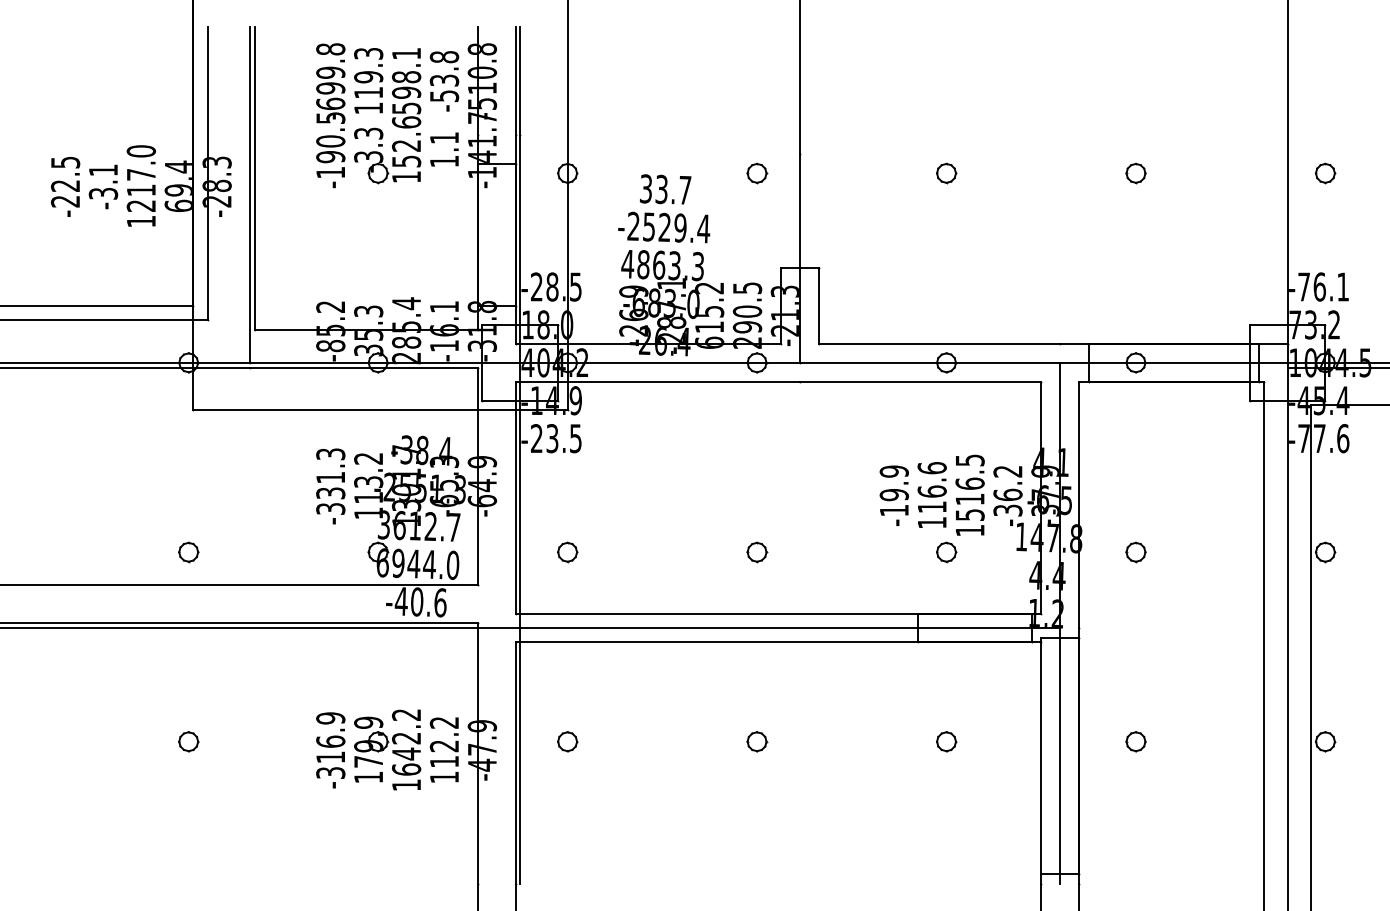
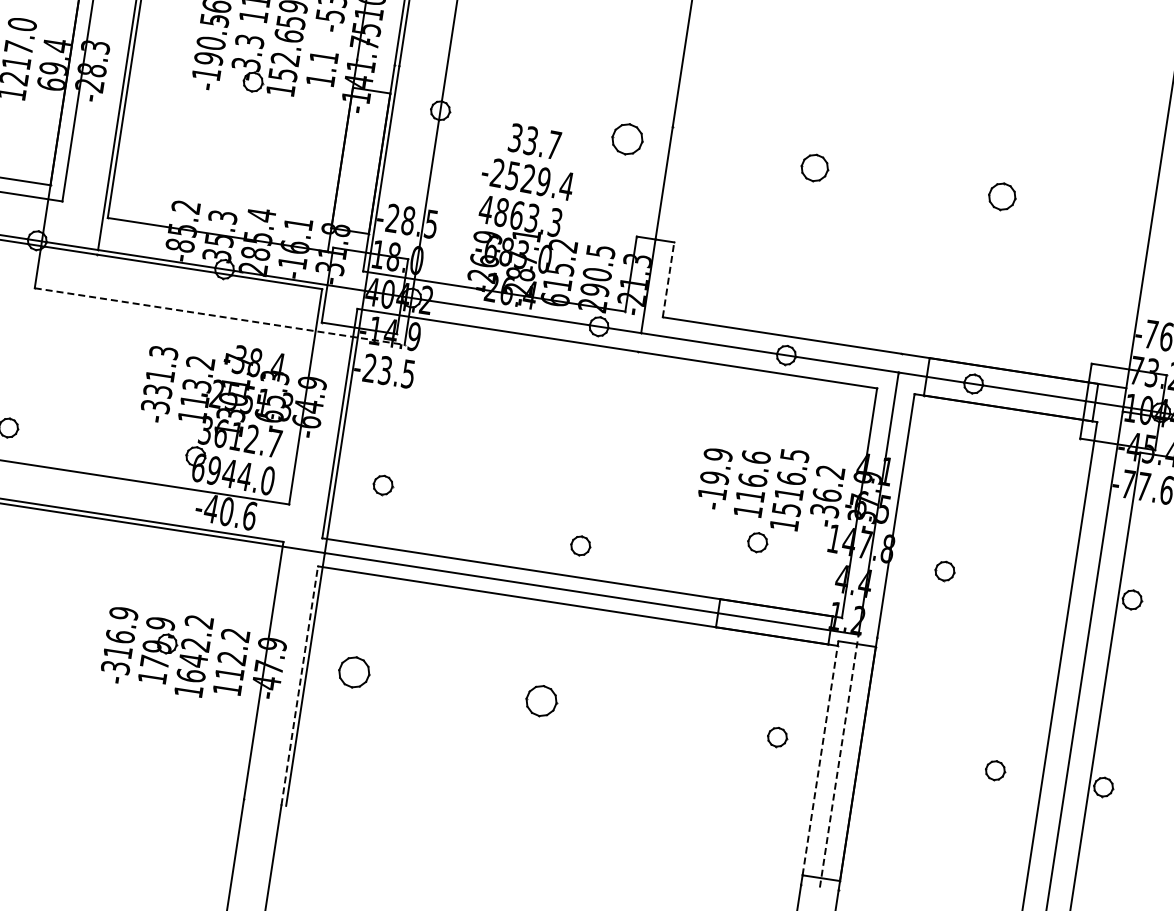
part: (757, 173) -> (628, 139), size x1.6
part: (946, 173) -> (814, 168), size x1.4
part: (1135, 173) -> (1001, 196), size x1.4
line: (818, 306) -> (668, 280), solid -> dashed
line: (381, 410) -> (220, 316), solid -> dashed
part: (757, 552) -> (581, 546), moved
part: (567, 741) -> (354, 672), size x1.6
part: (757, 741) -> (542, 701), size x1.6
part: (946, 741) -> (777, 737), moved
part: (1135, 741) -> (994, 770), moved
line: (1041, 755) -> (820, 757), solid -> dashed
line: (1060, 755) -> (839, 760), solid -> dashed
line: (515, 763) -> (299, 686), solid -> dashed

